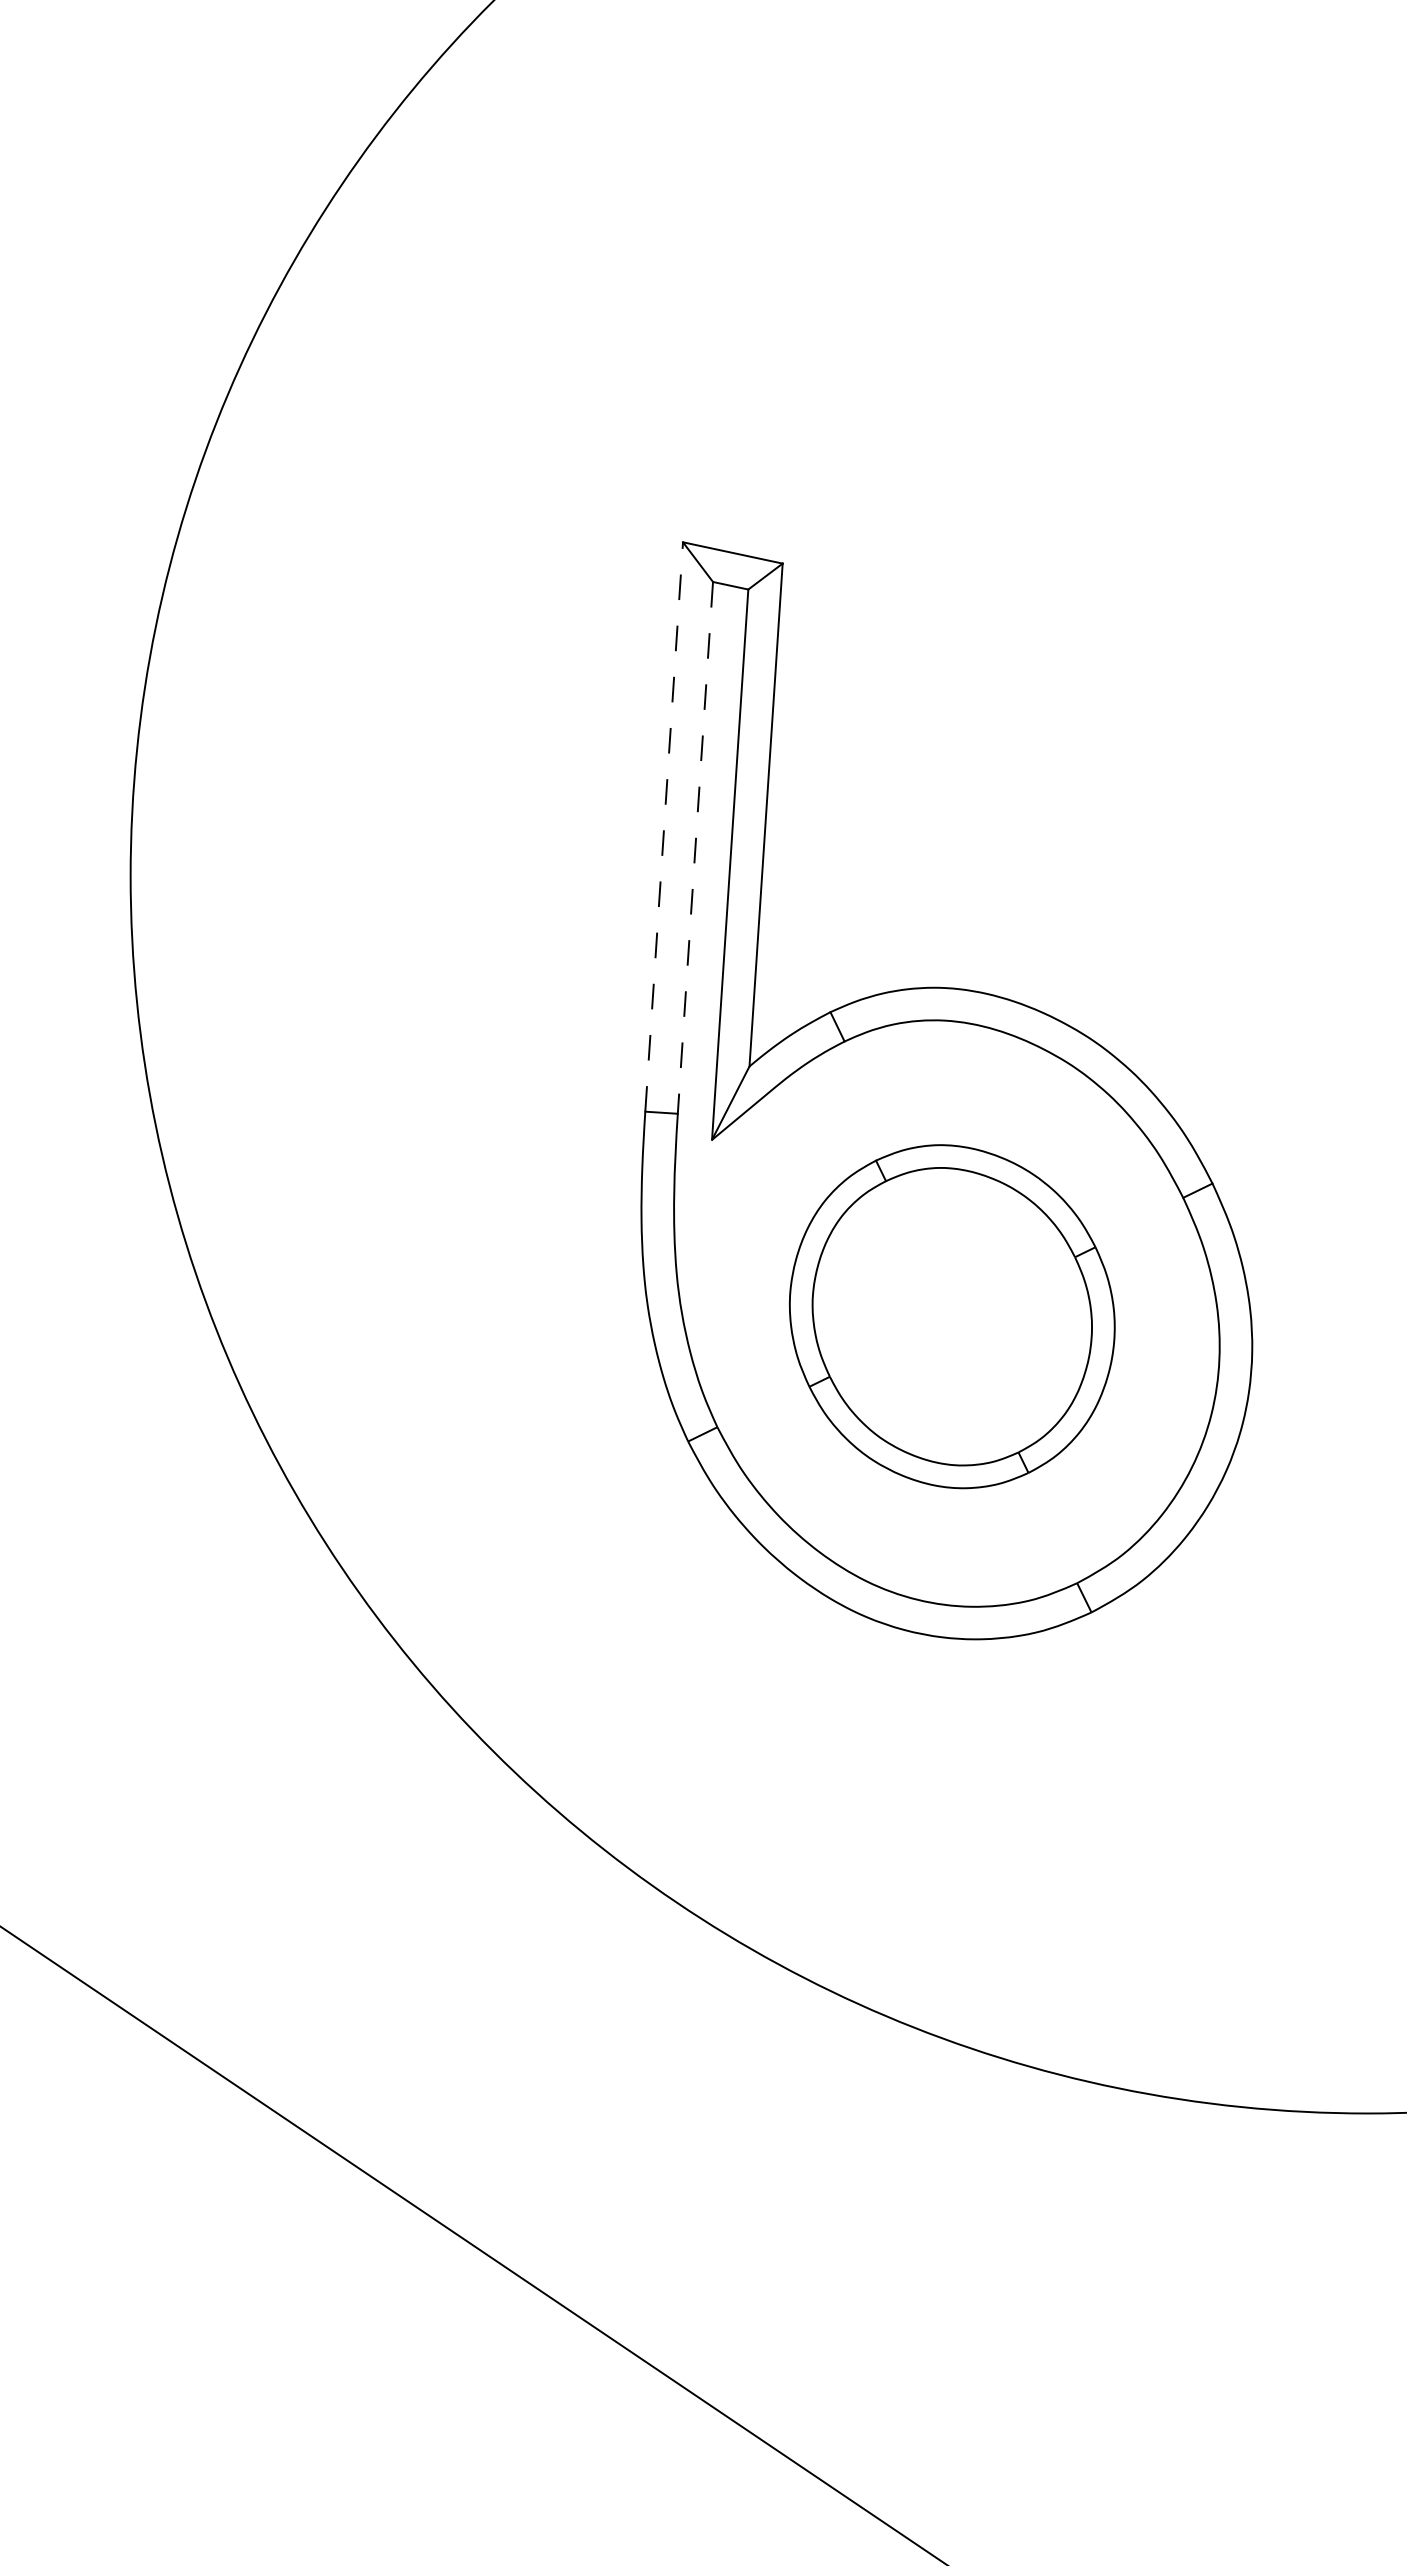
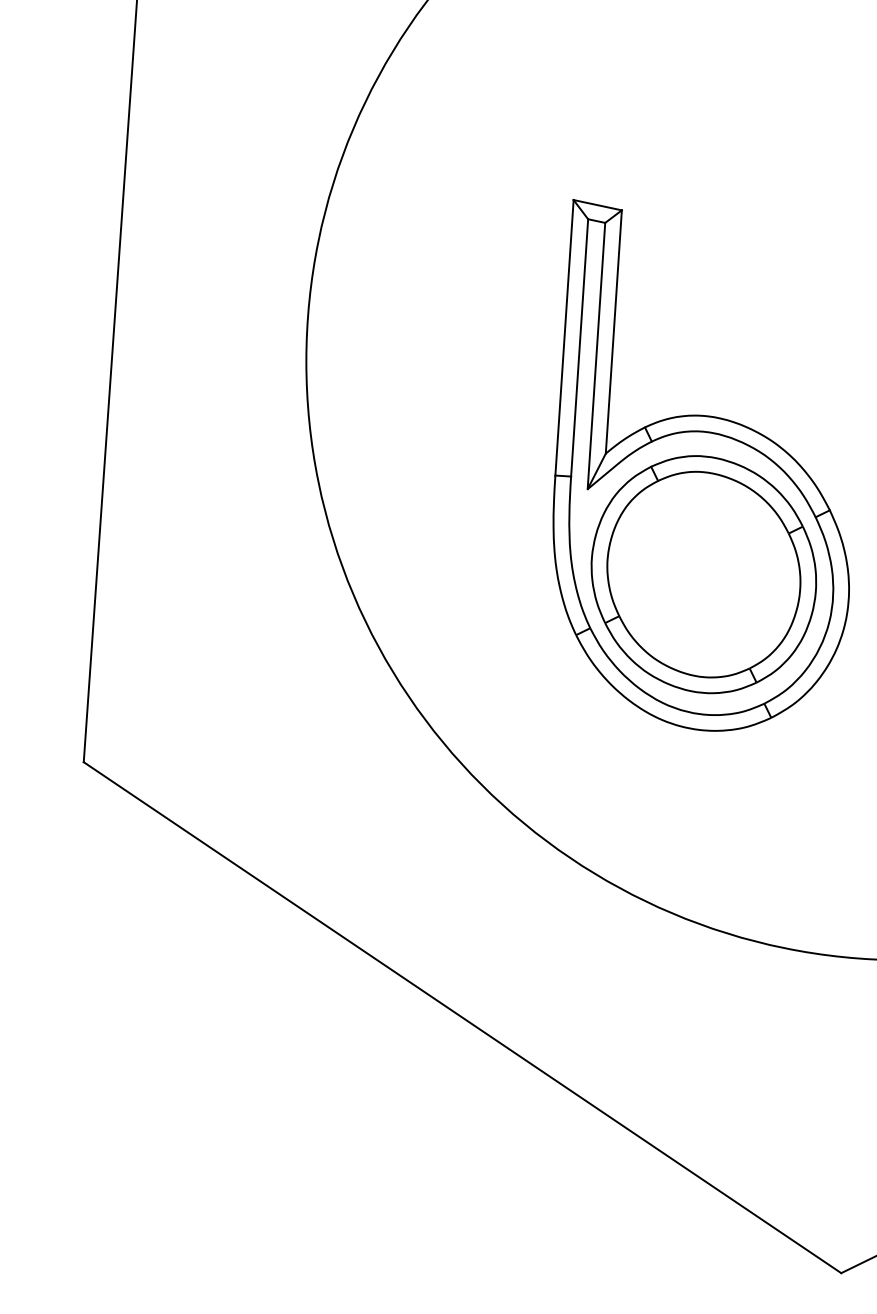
line: (664, 826) -> (564, 337), dashed -> solid
line: (695, 847) -> (579, 347), dashed -> solid
part: (951, 1316) -> (703, 574), size x1.43

